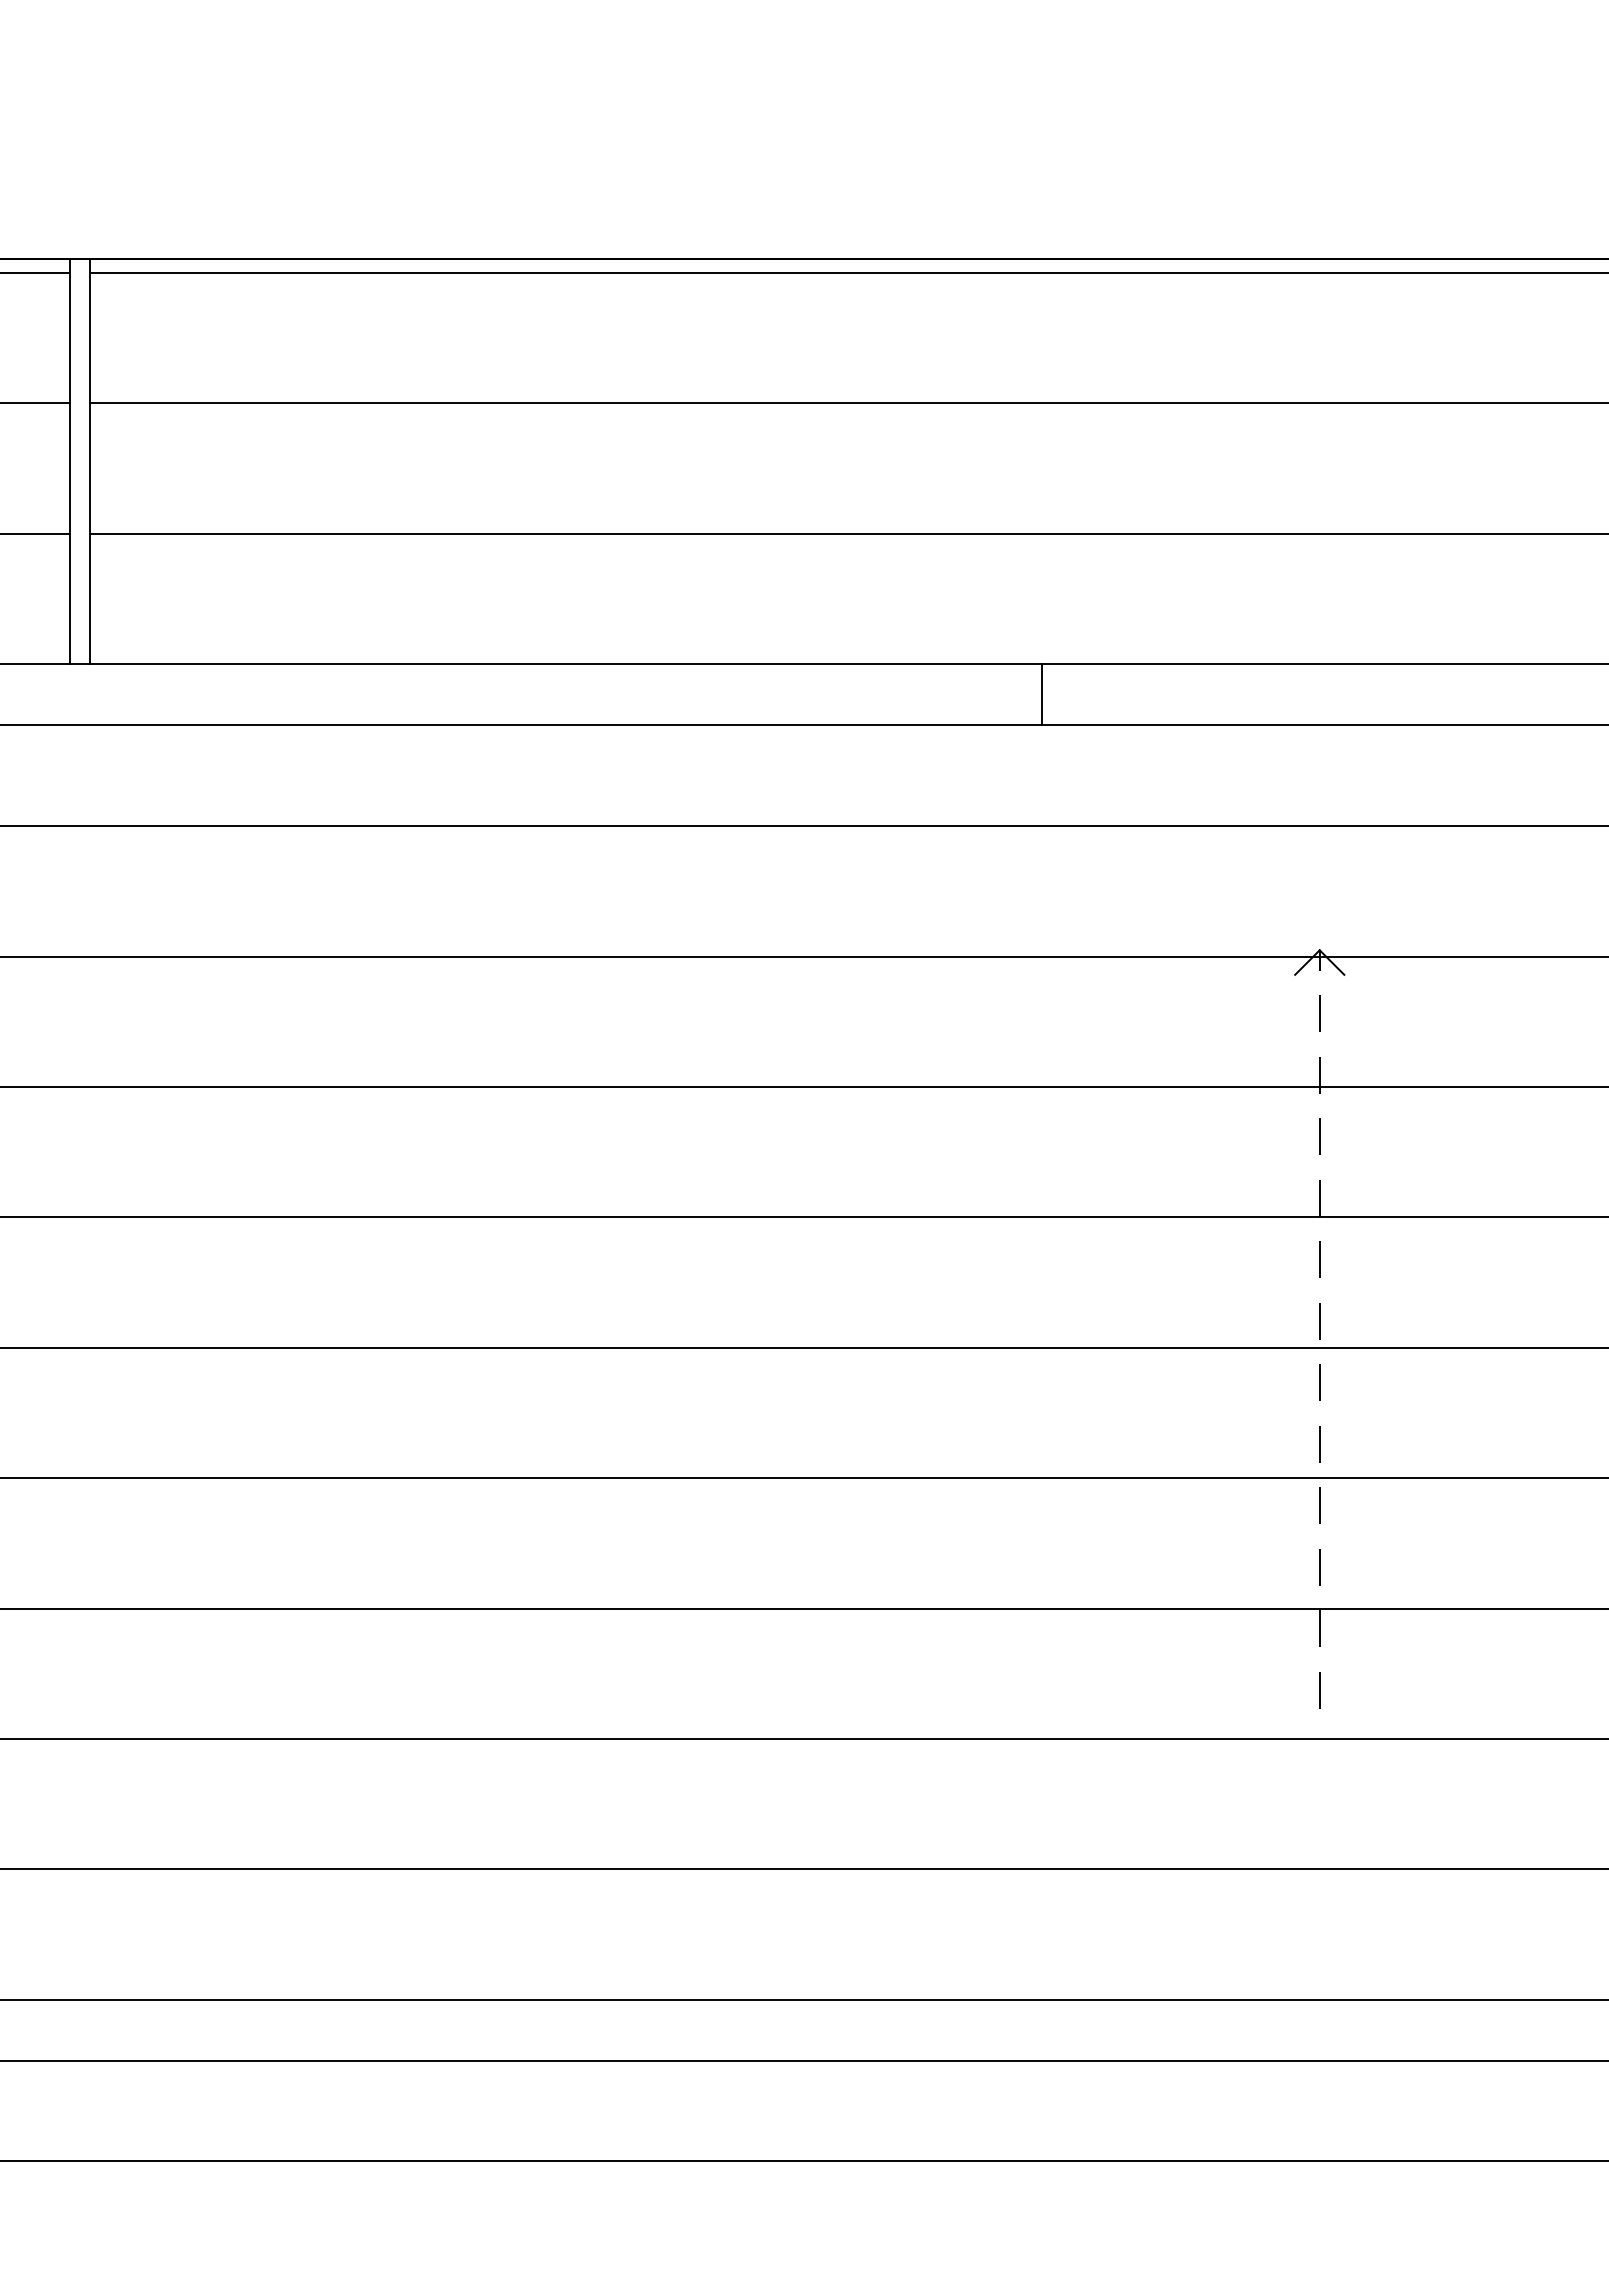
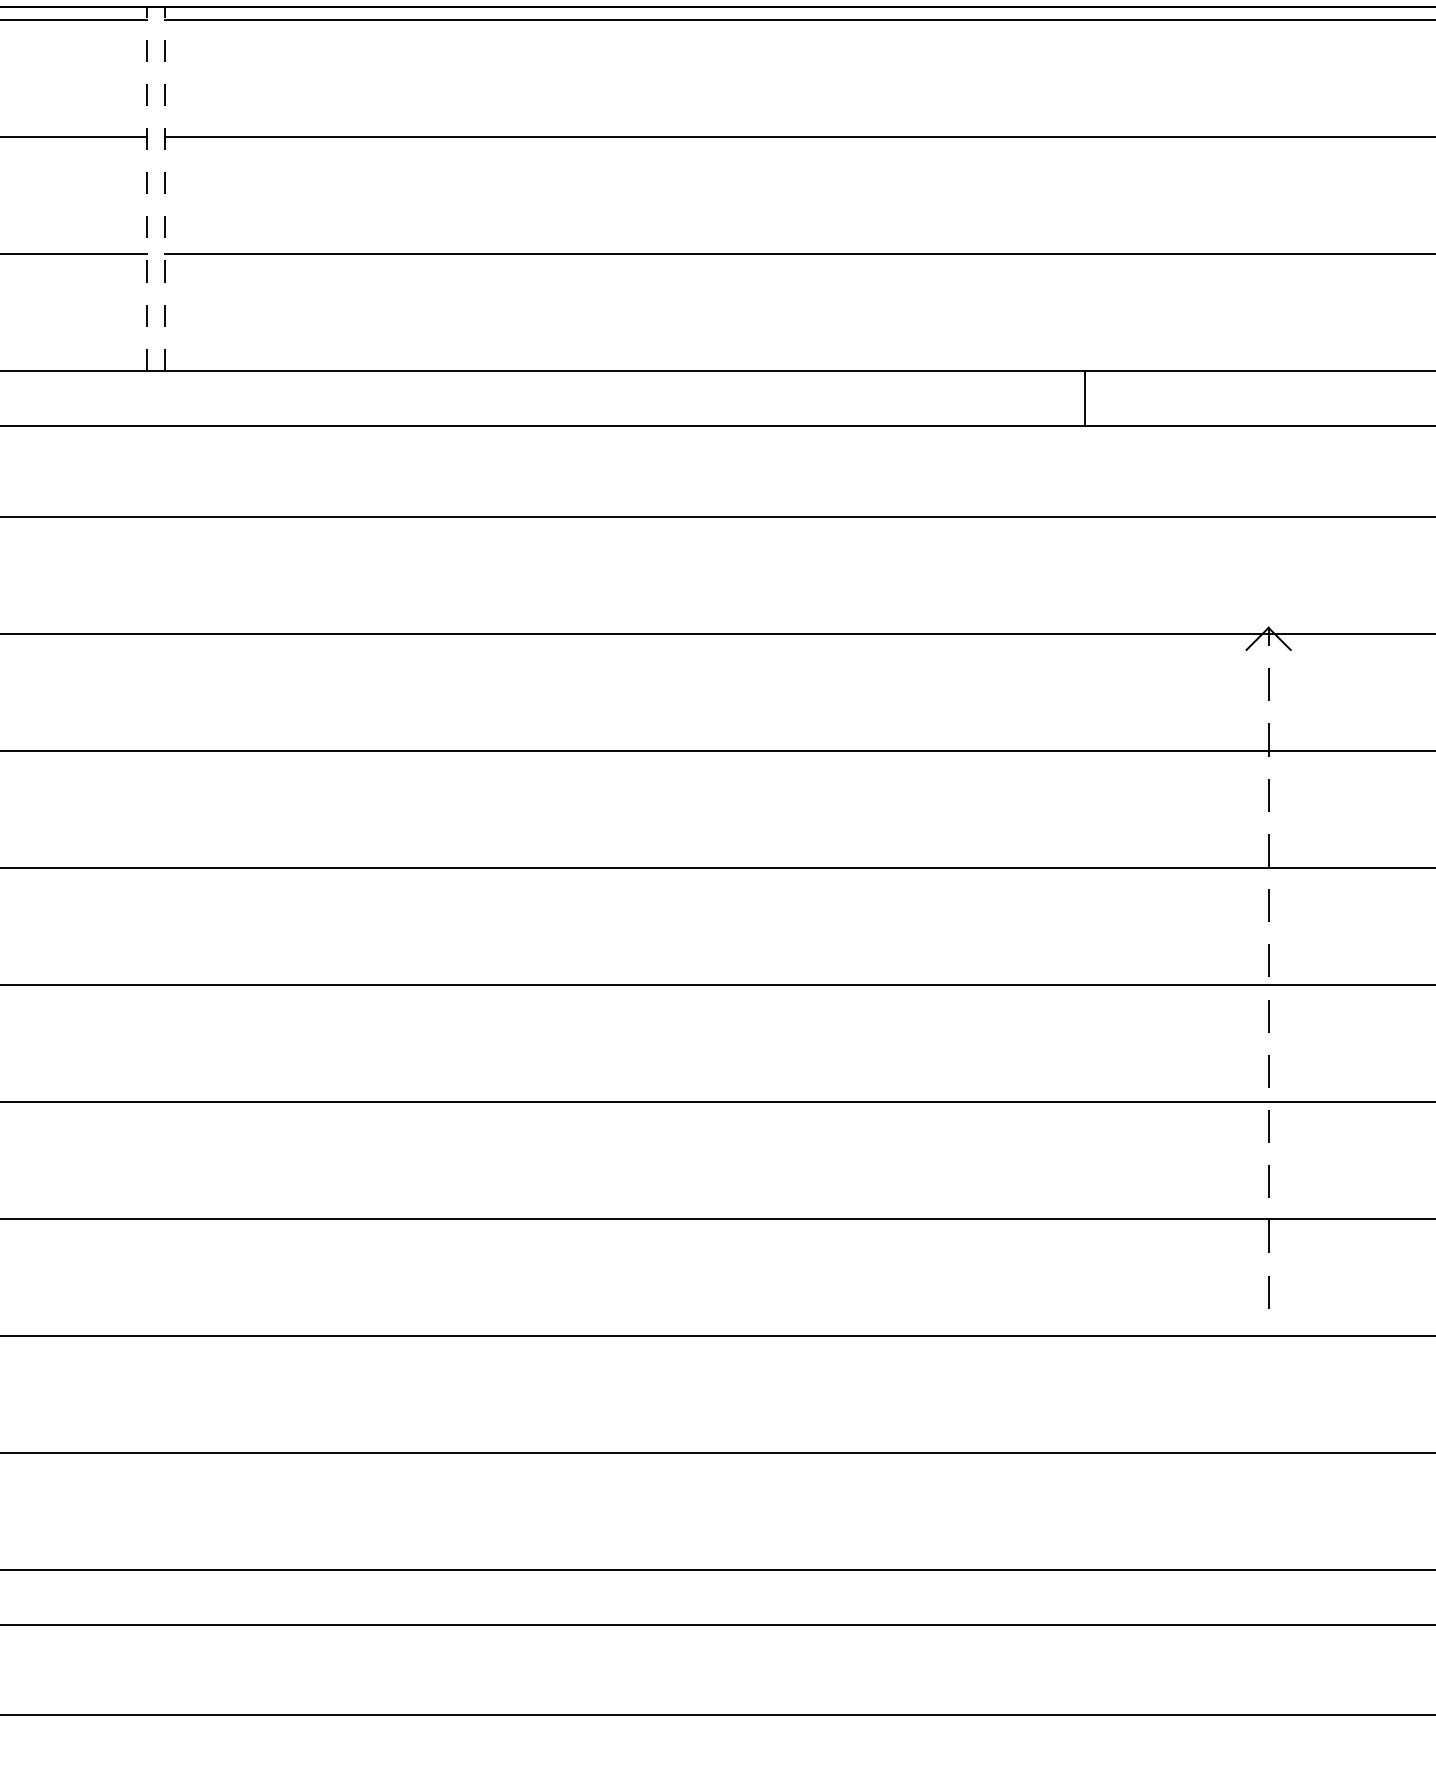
line: (70, 461) -> (147, 189), solid -> dashed
line: (89, 461) -> (164, 189), solid -> dashed
line: (1042, 694) -> (1085, 398), moved

